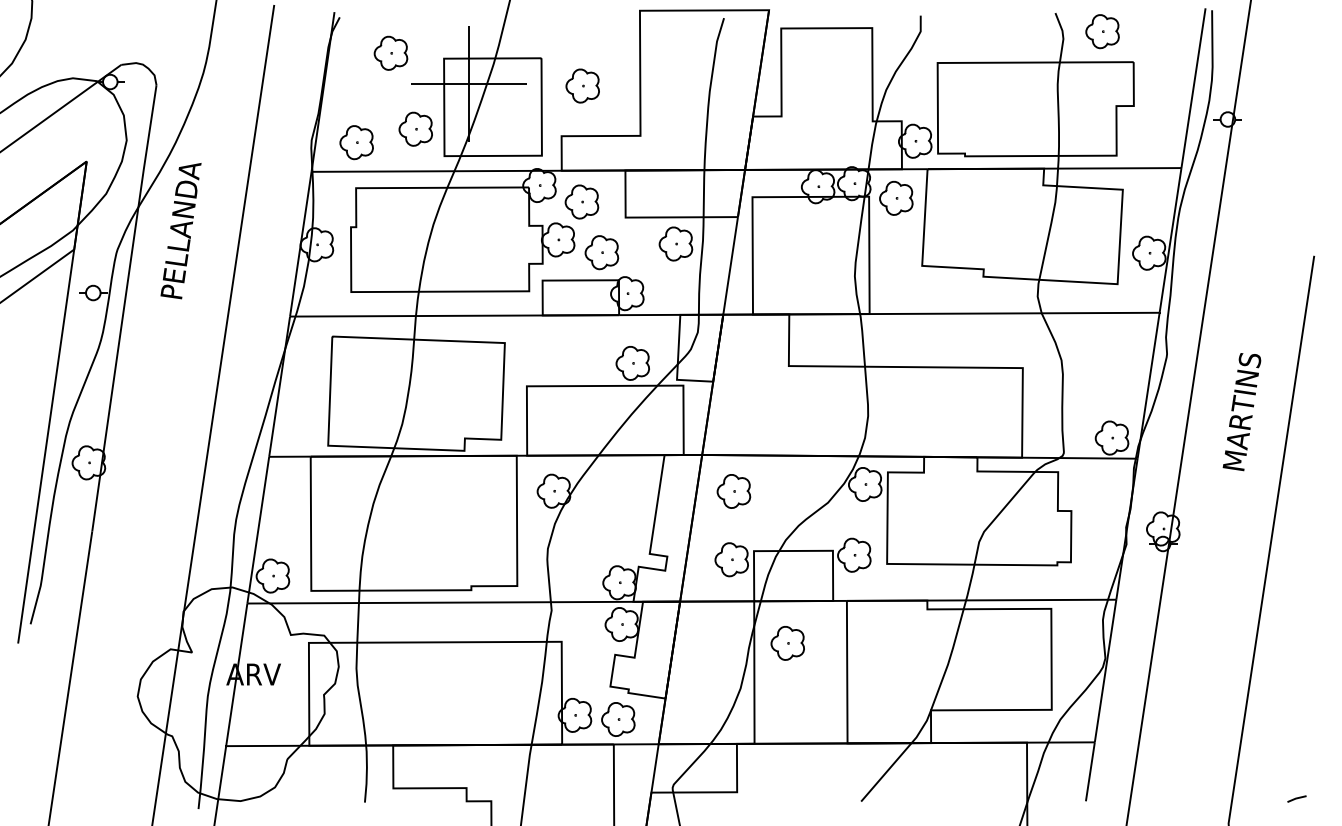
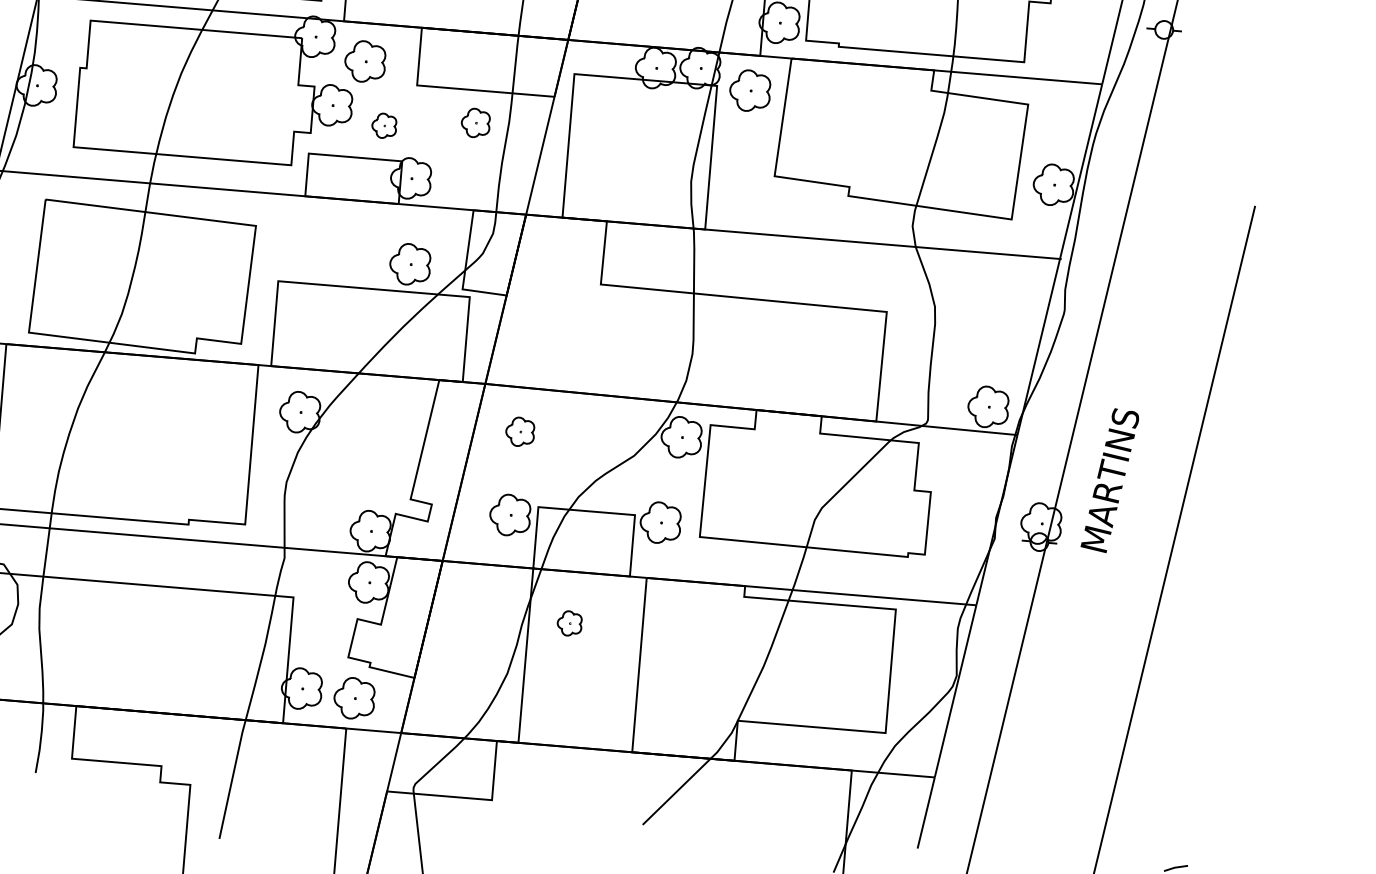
part: (675, 243) -> (475, 122), size x0.7
part: (601, 252) -> (383, 125), size x0.6
text: (1241, 412) -> (1109, 481), moved
part: (733, 491) -> (519, 431), size x0.7
part: (787, 643) -> (569, 623), size x0.6

